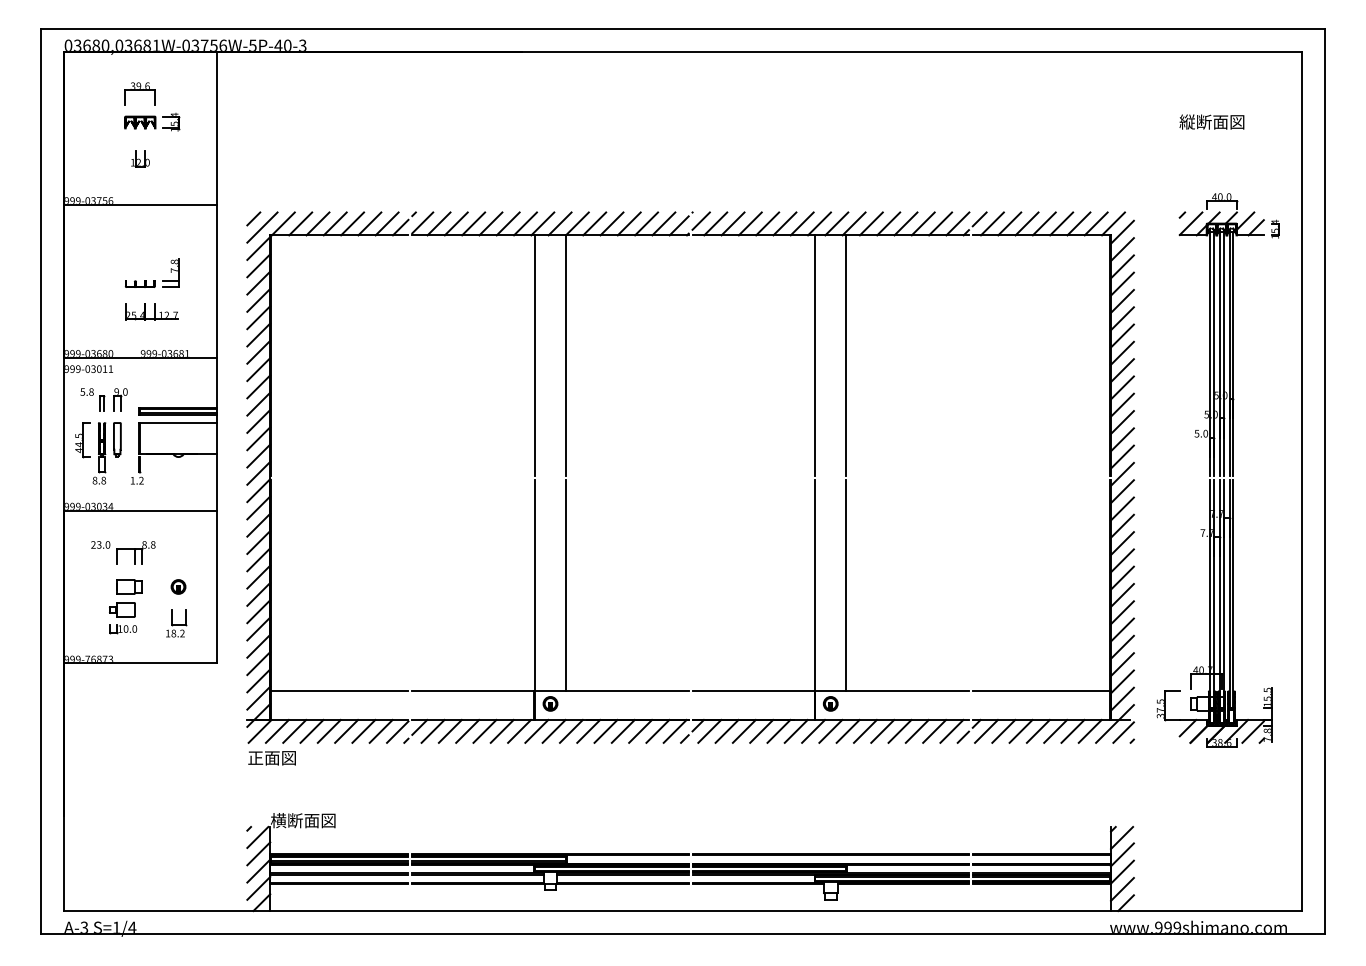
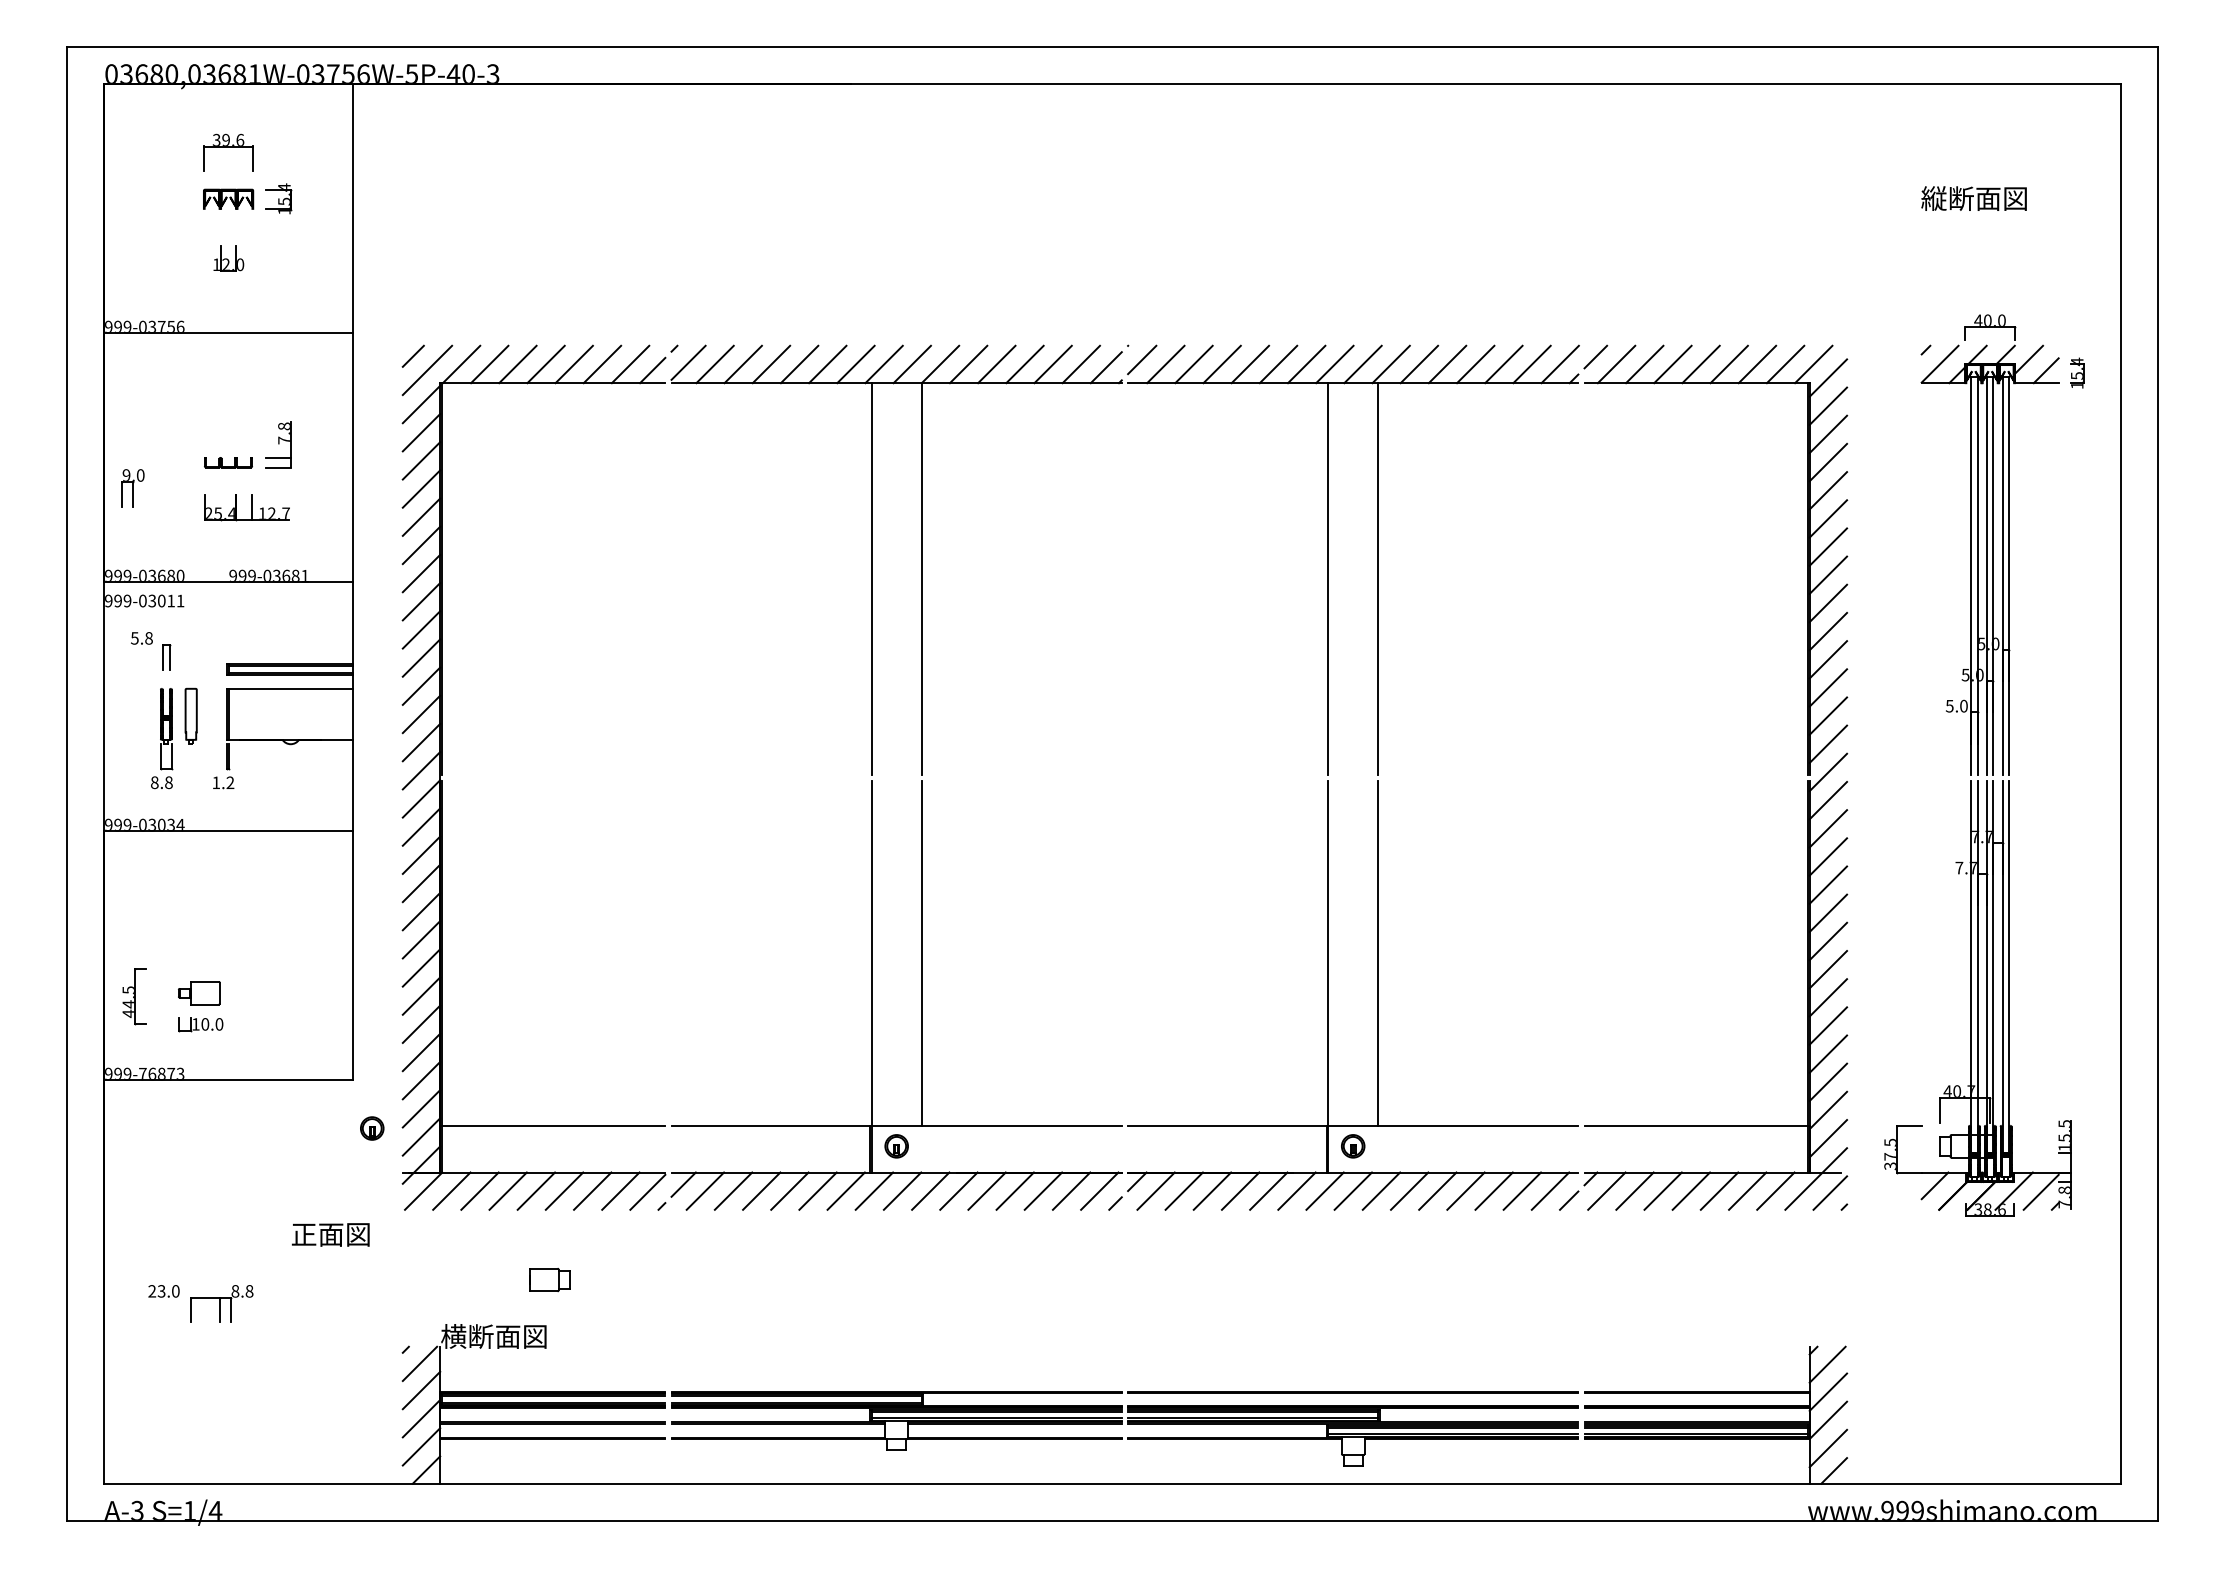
part: (120, 399) -> (132, 487), moved
part: (82, 440) -> (134, 997), moved
part: (123, 552) -> (201, 1303), moved
part: (129, 586) -> (549, 1279), moved
part: (178, 586) -> (372, 1127), moved
part: (176, 623) -> (287, 1015), removed
text: (271, 758) -> (329, 1235), moved

